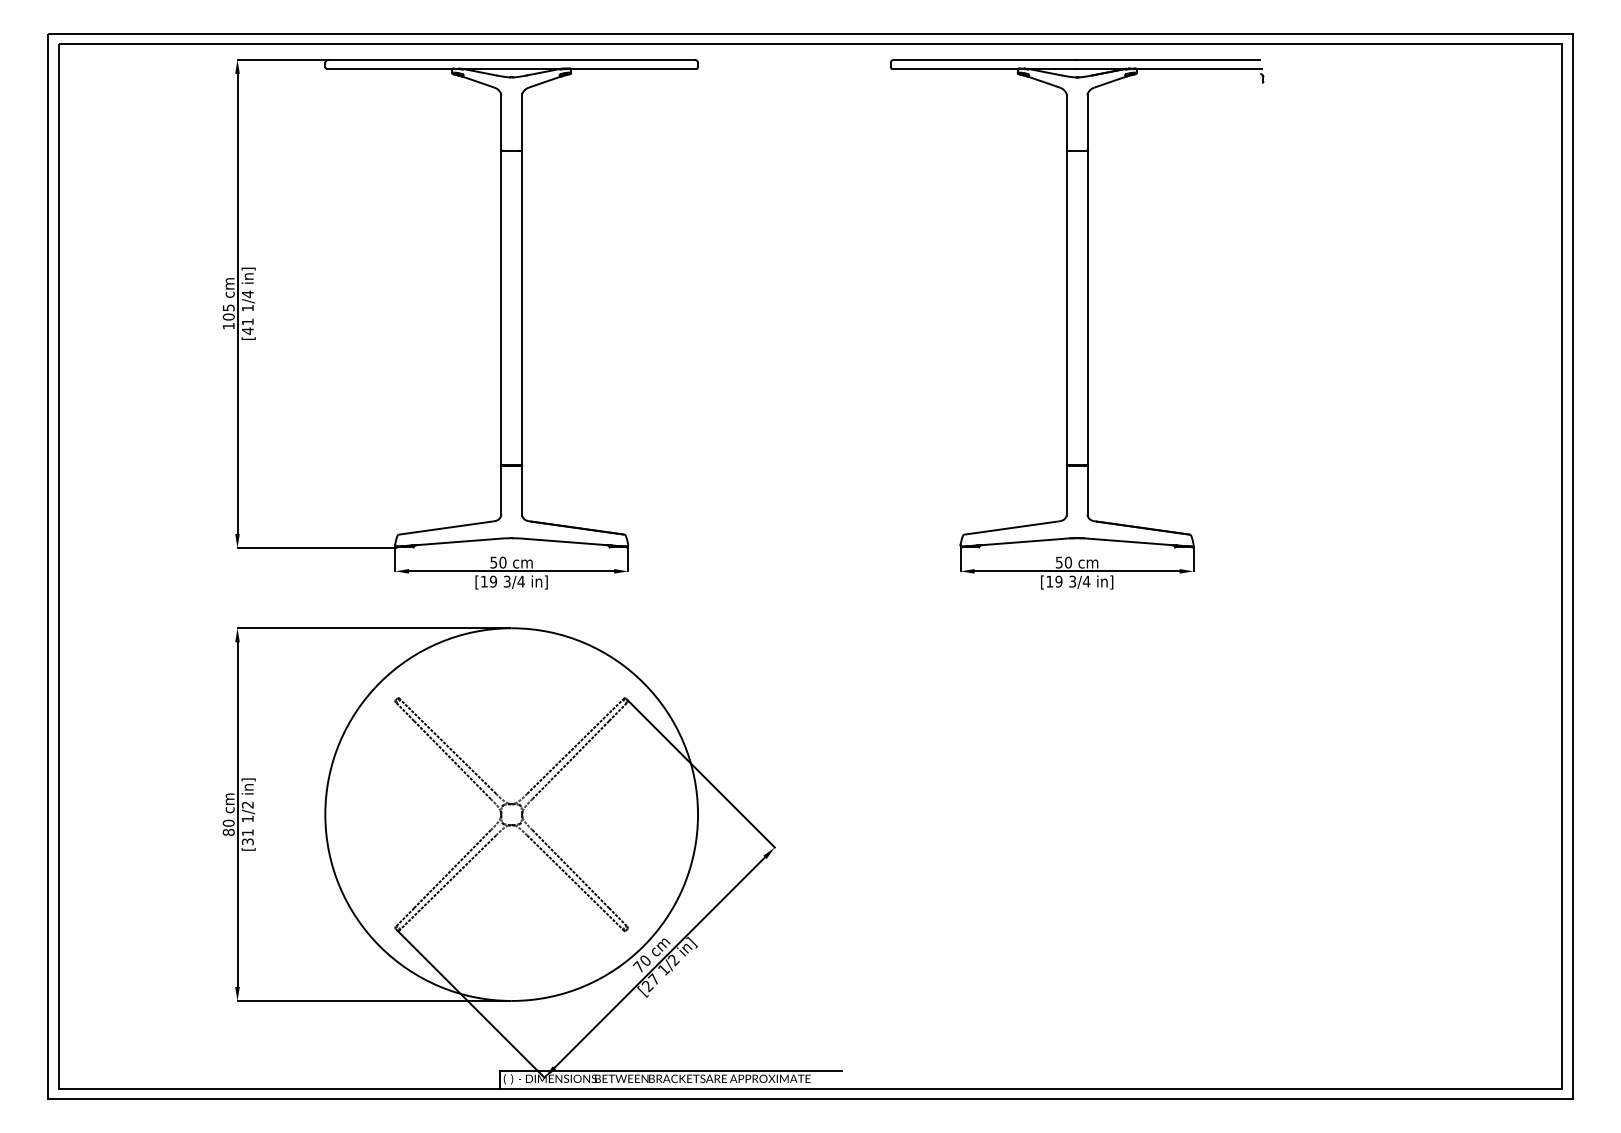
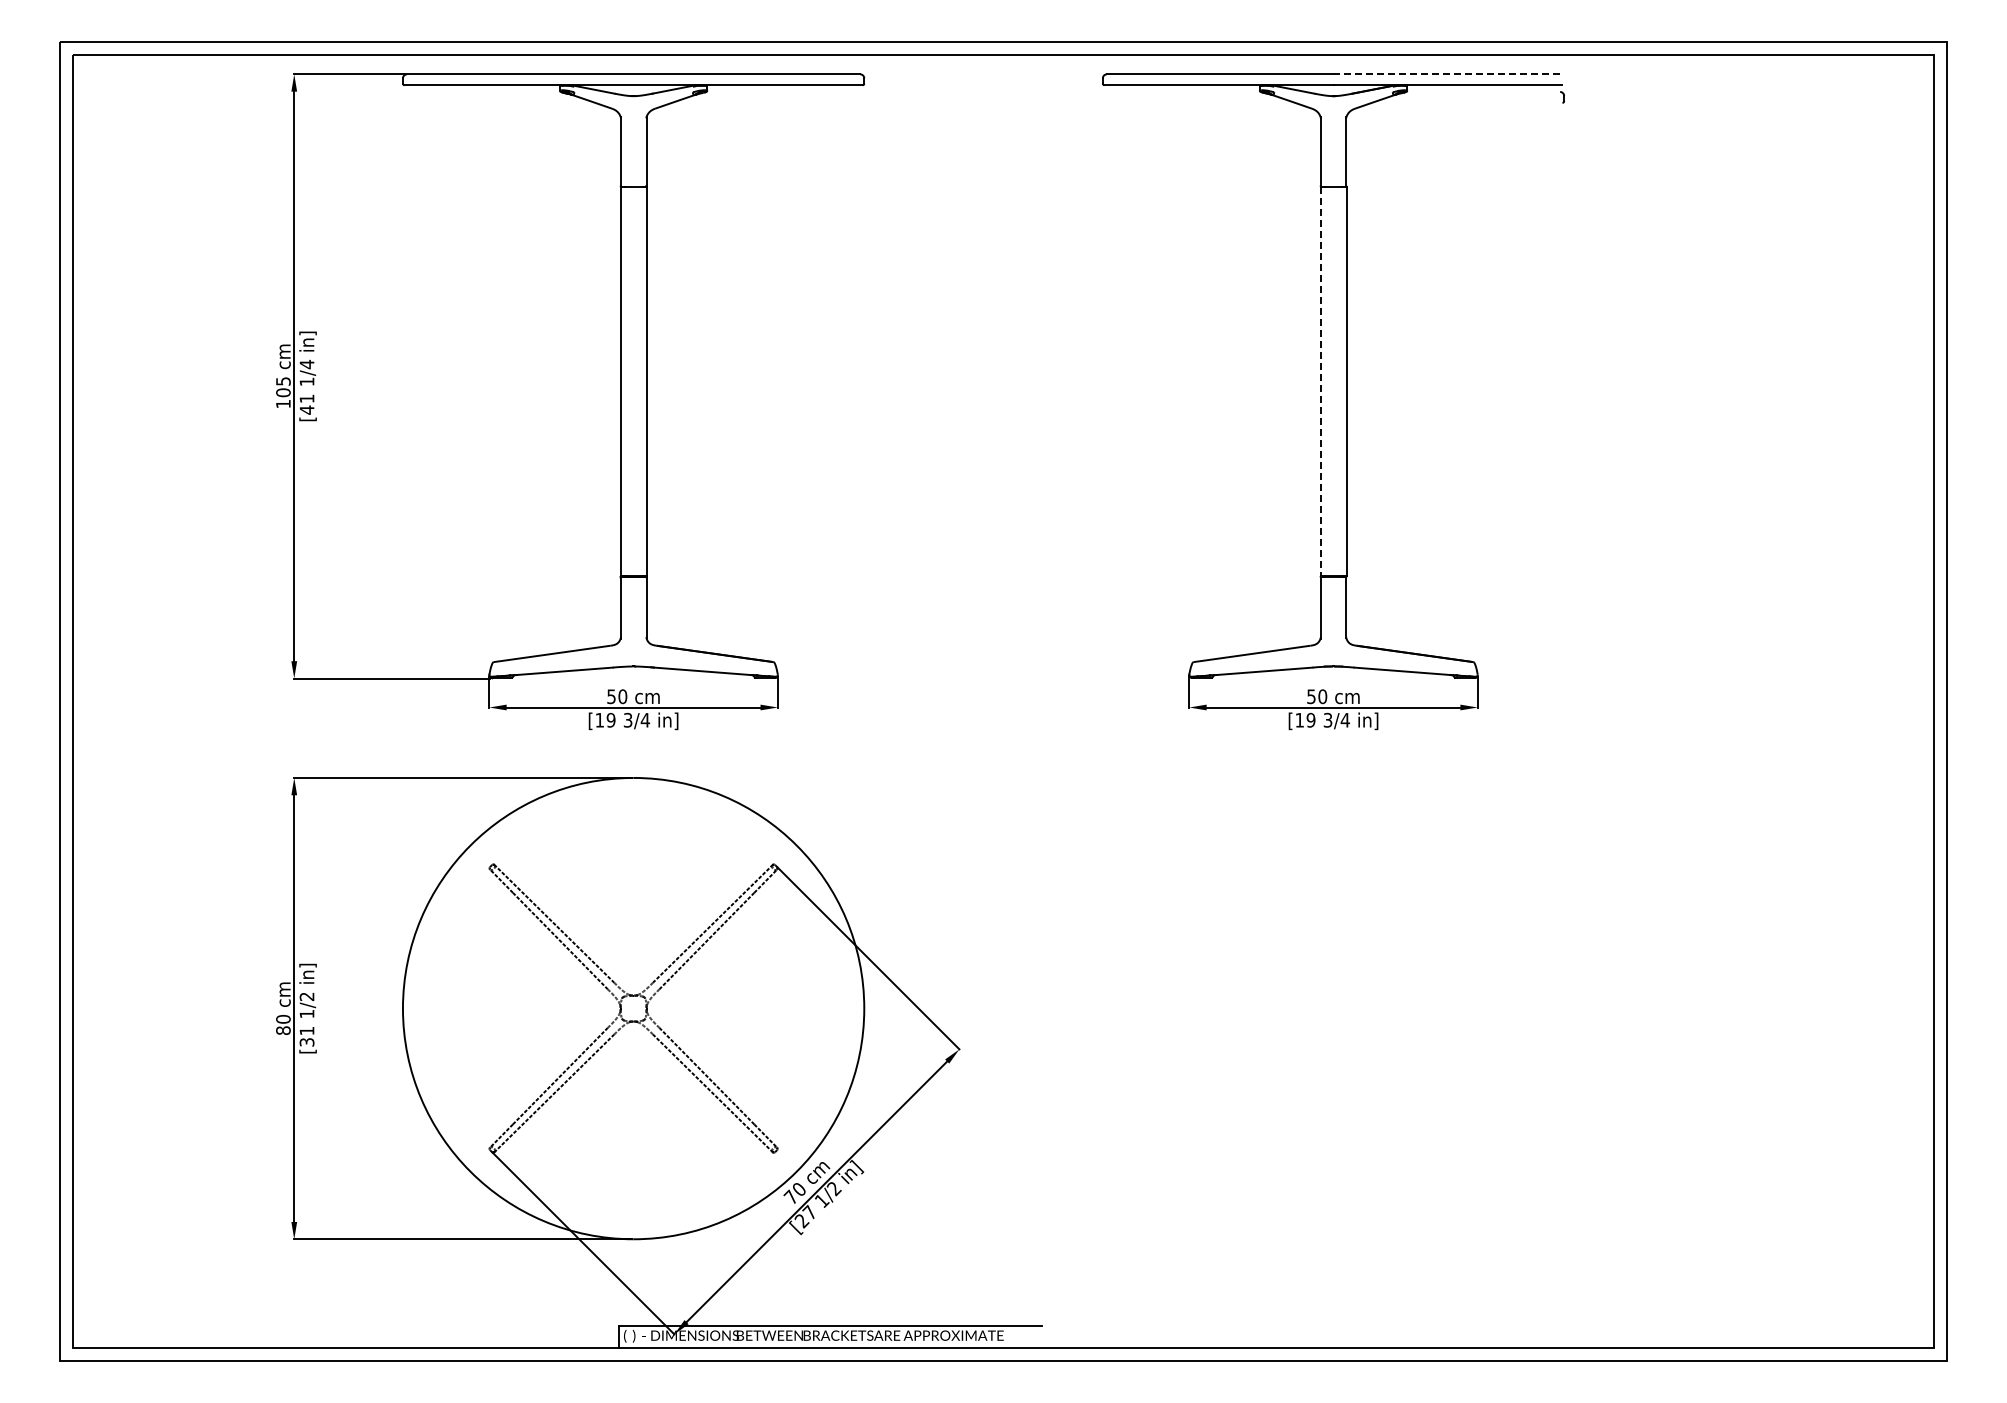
line: (1168, 59) -> (1446, 74), solid -> dashed
line: (1066, 307) -> (1320, 381), solid -> dashed

